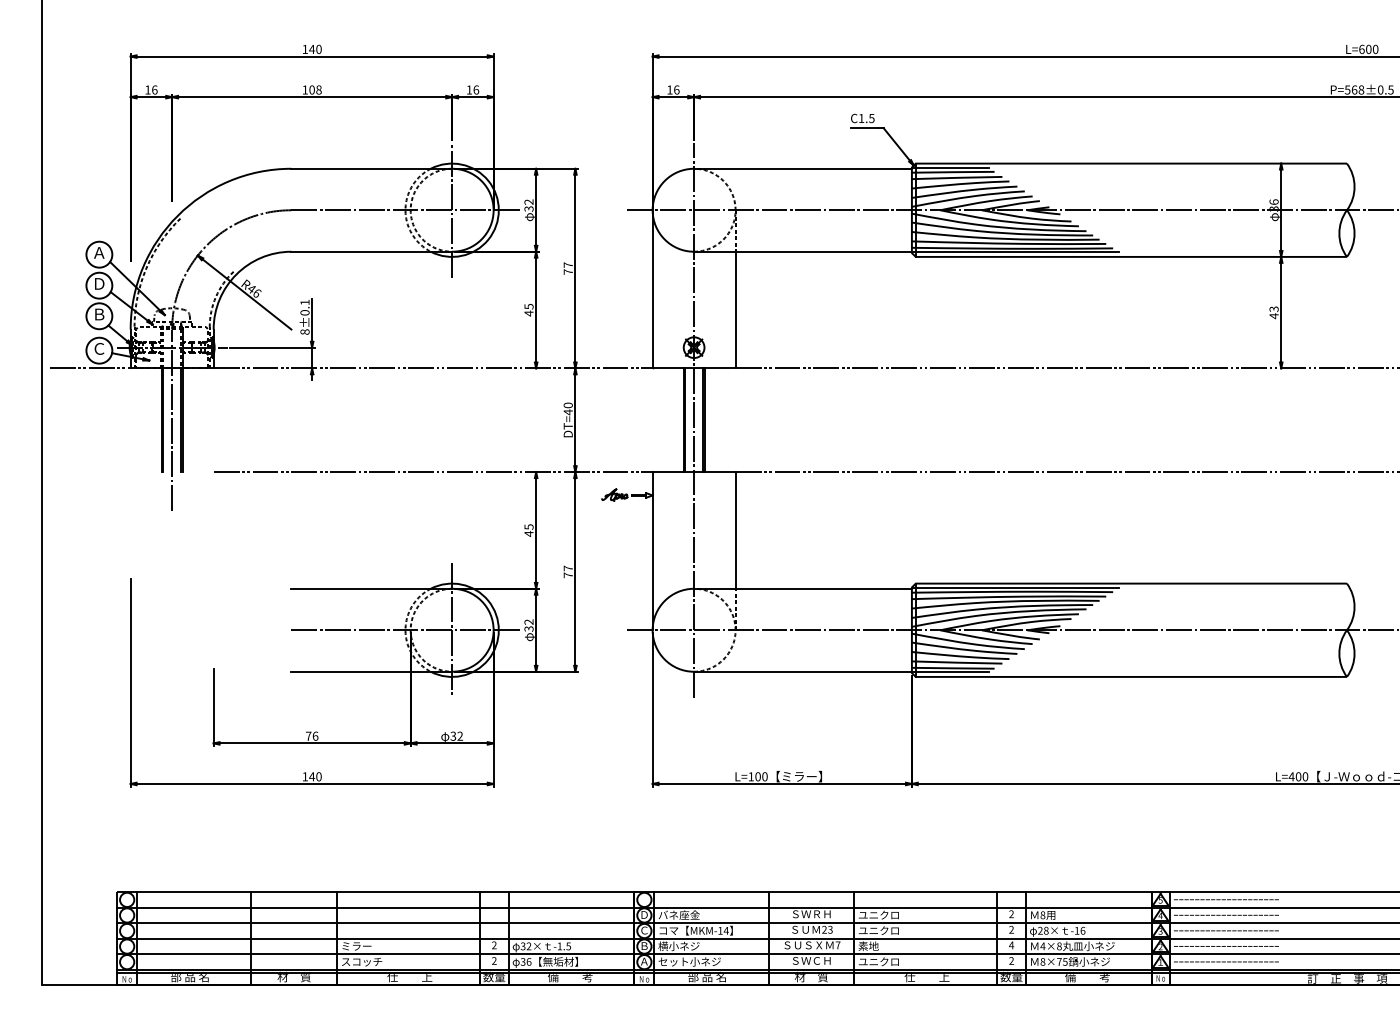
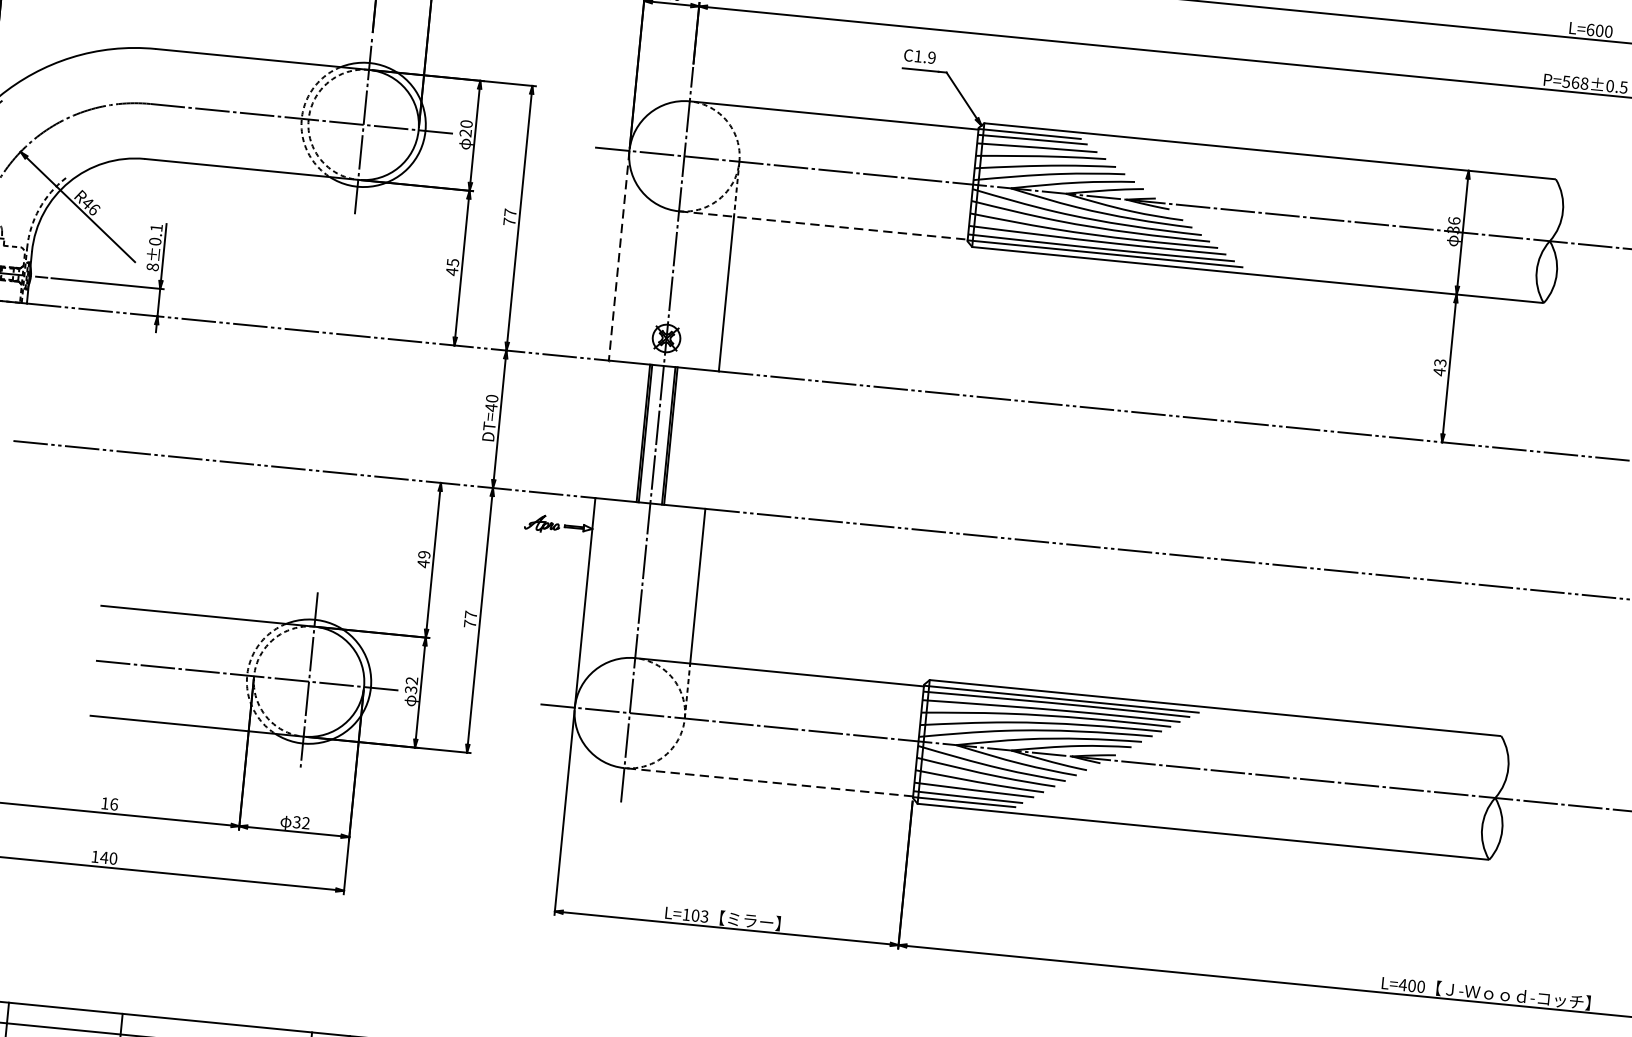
text: (871, 117) -> (931, 56), C1.5 -> C1.9
text: (528, 205) -> (465, 128), 32 -> 20
line: (803, 251) -> (824, 225), solid -> dashed
line: (652, 289) -> (618, 255), solid -> dashed
text: (528, 526) -> (423, 554), 45 -> 49
line: (803, 671) -> (769, 781), solid -> dashed
text: (308, 735) -> (104, 802), 76 -> 16
text: (764, 776) -> (704, 916), L=100 -> L=103

